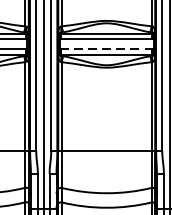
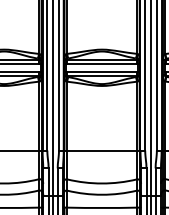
line: (105, 49) -> (101, 71), dashed -> solid

